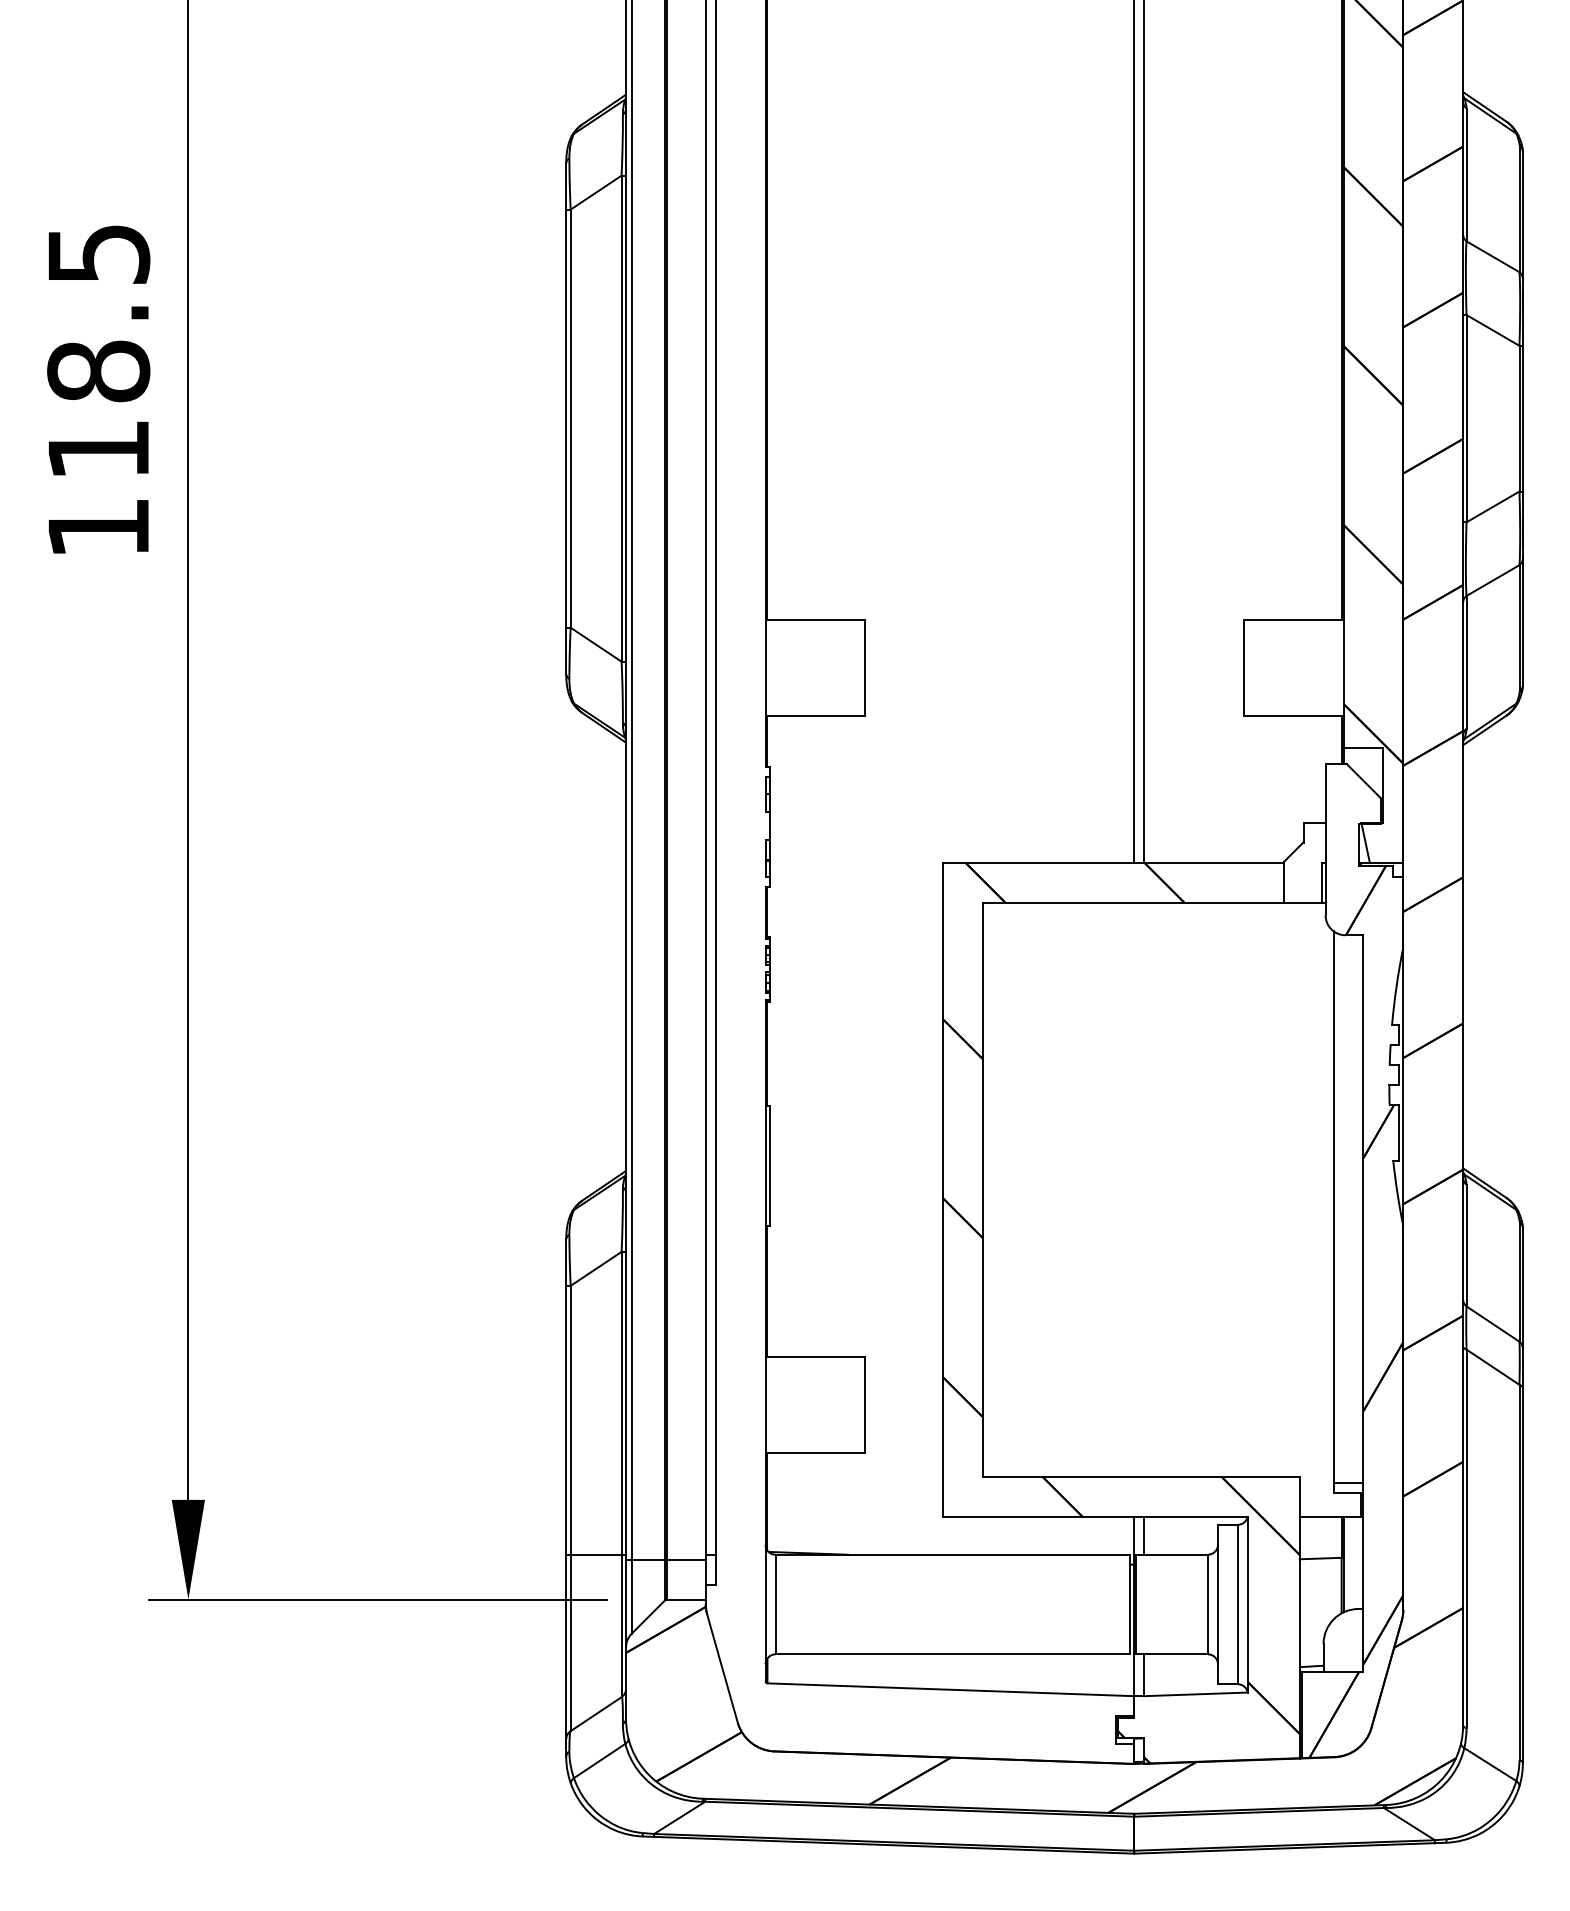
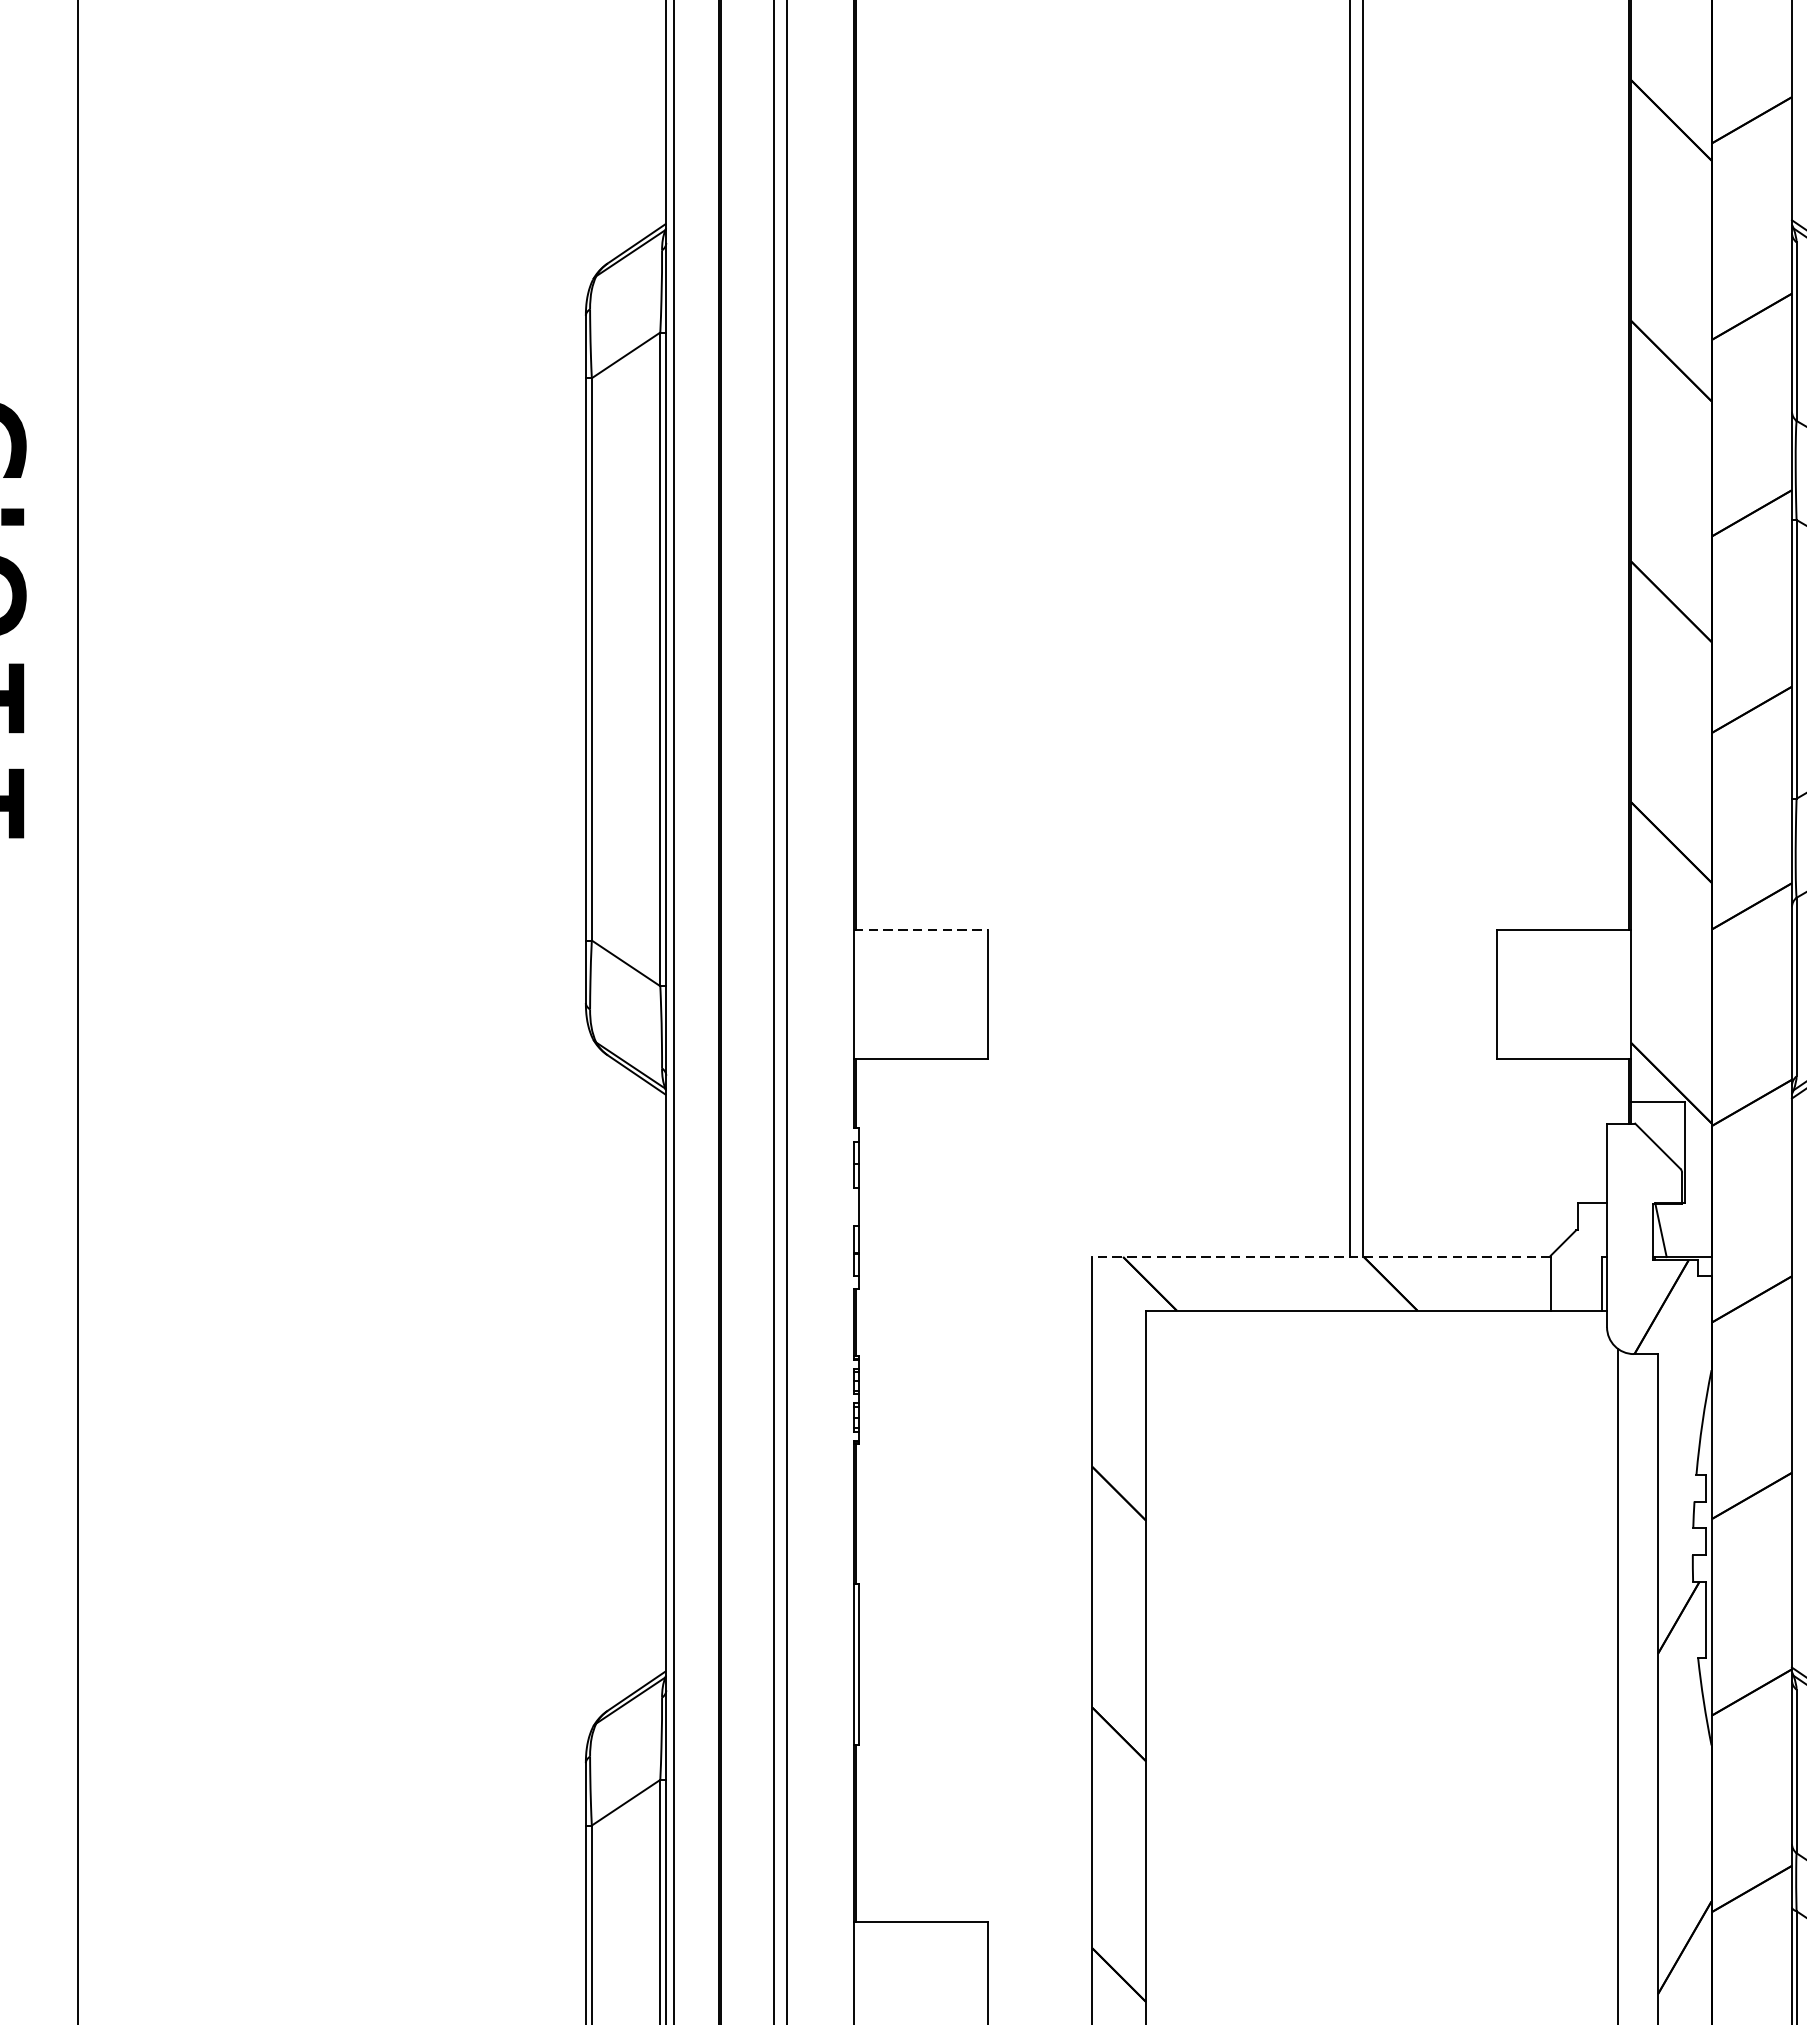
line: (815, 619) -> (921, 929), solid -> dashed
line: (1112, 863) -> (1320, 1257), solid -> dashed

